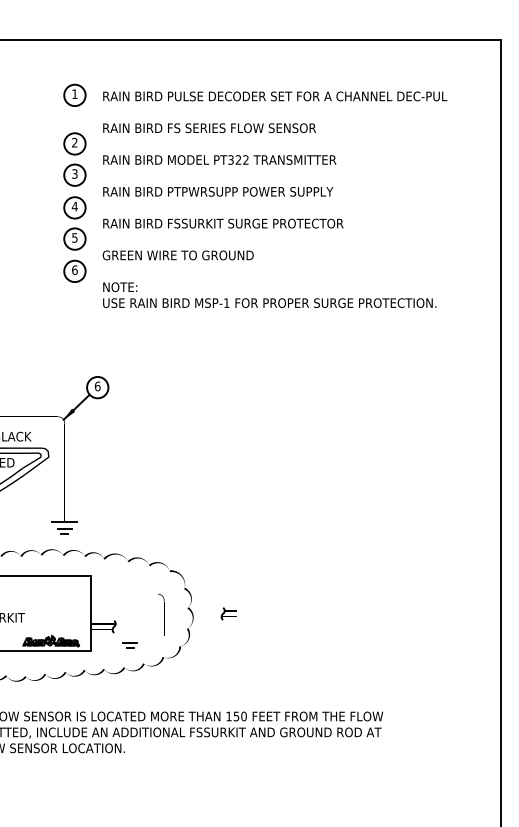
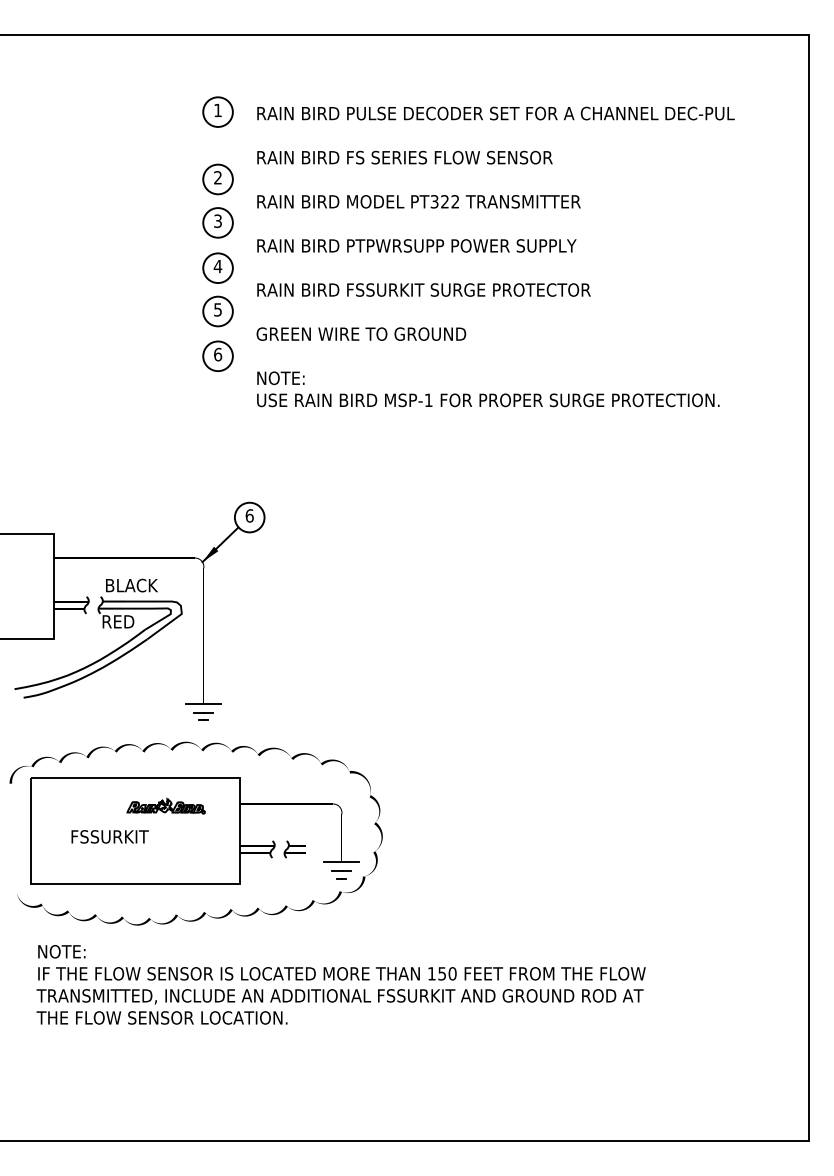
part: (228, 613) -> (294, 849), moved
line: (163, 636) -> (341, 862), added
part: (50, 640) -> (165, 805), moved
part: (130, 644) -> (341, 874), moved

